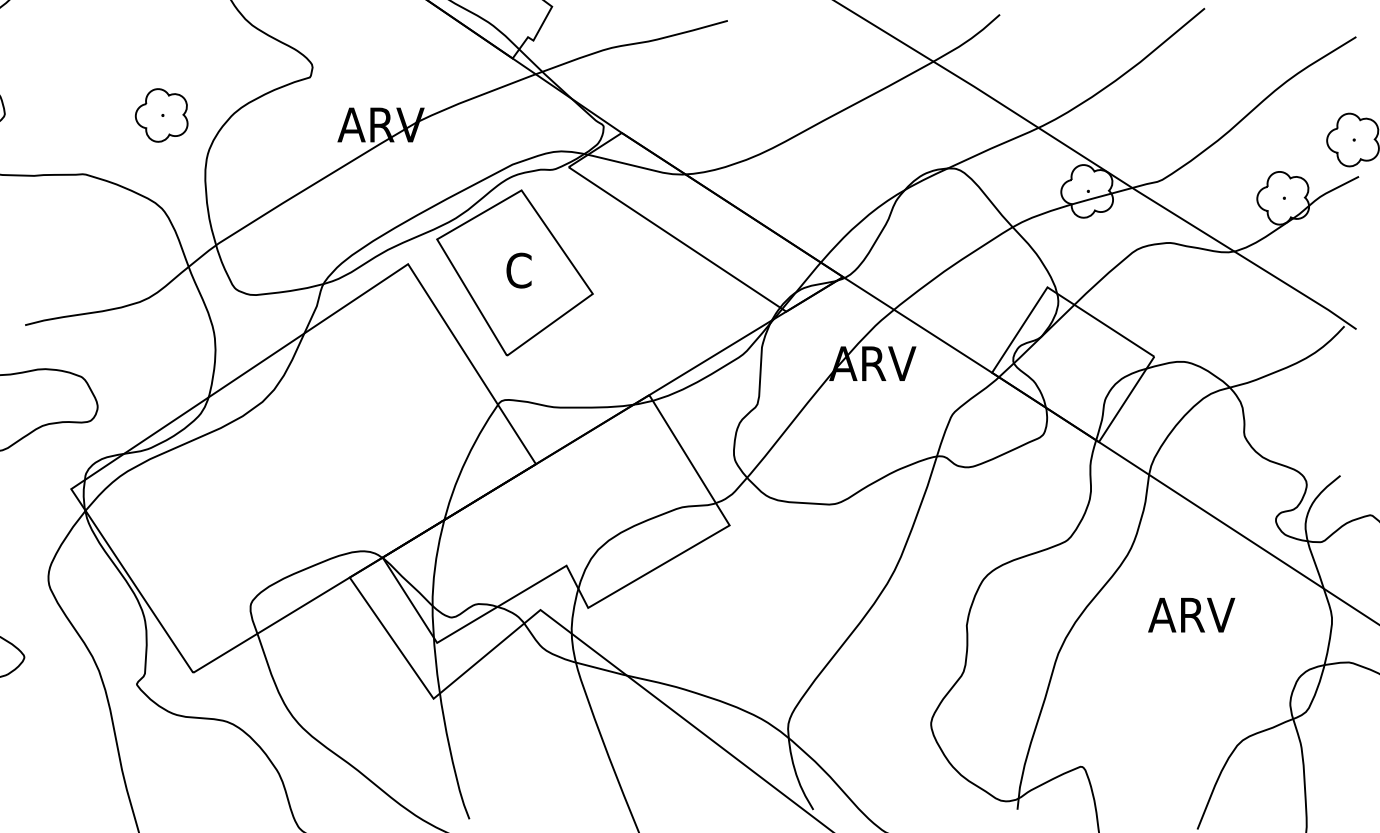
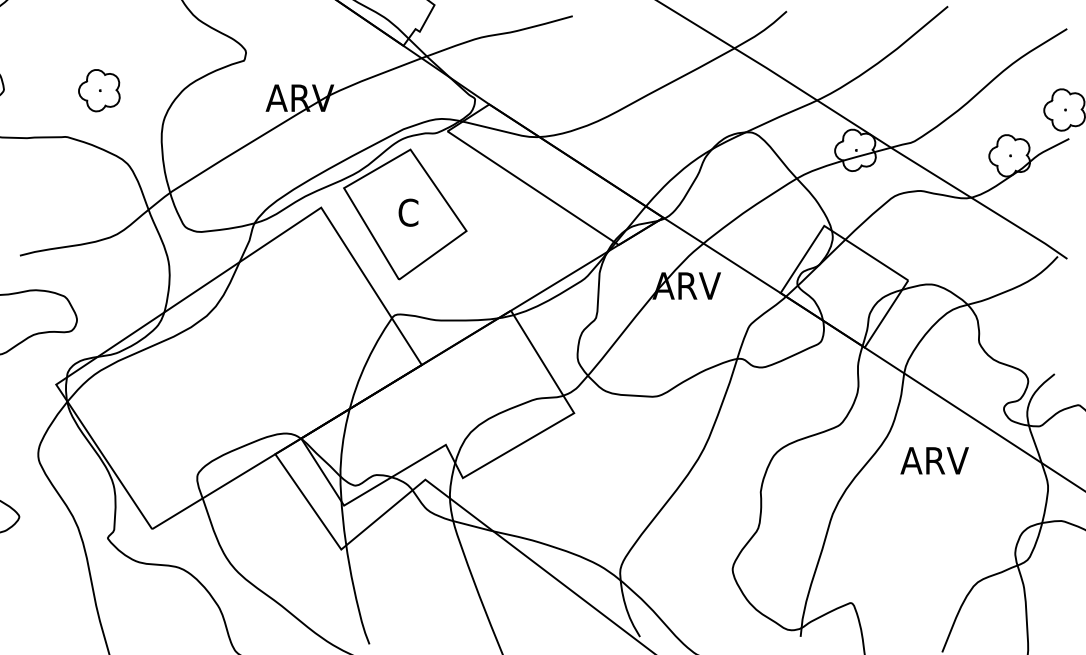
part: (161, 115) -> (99, 90), moved
text: (1191, 614) -> (934, 460), moved

